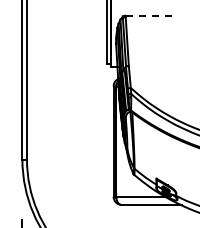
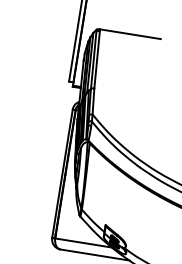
line: (152, 15) -> (131, 34), dashed -> solid

